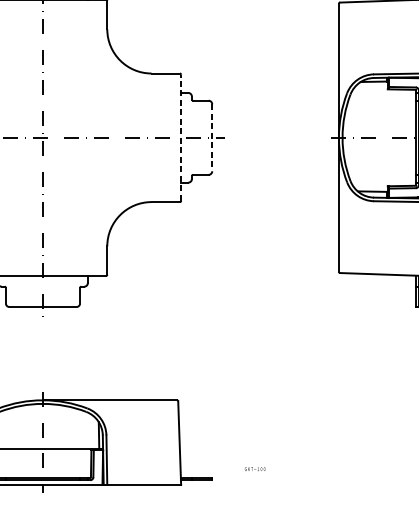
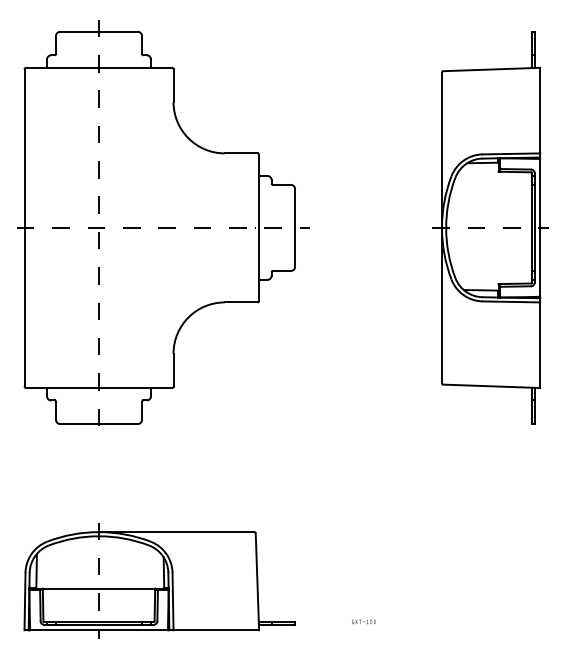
line: (181, 137) -> (259, 227), dashed -> solid
line: (212, 137) -> (295, 227), dashed -> solid
text: (254, 468) -> (363, 621), moved

